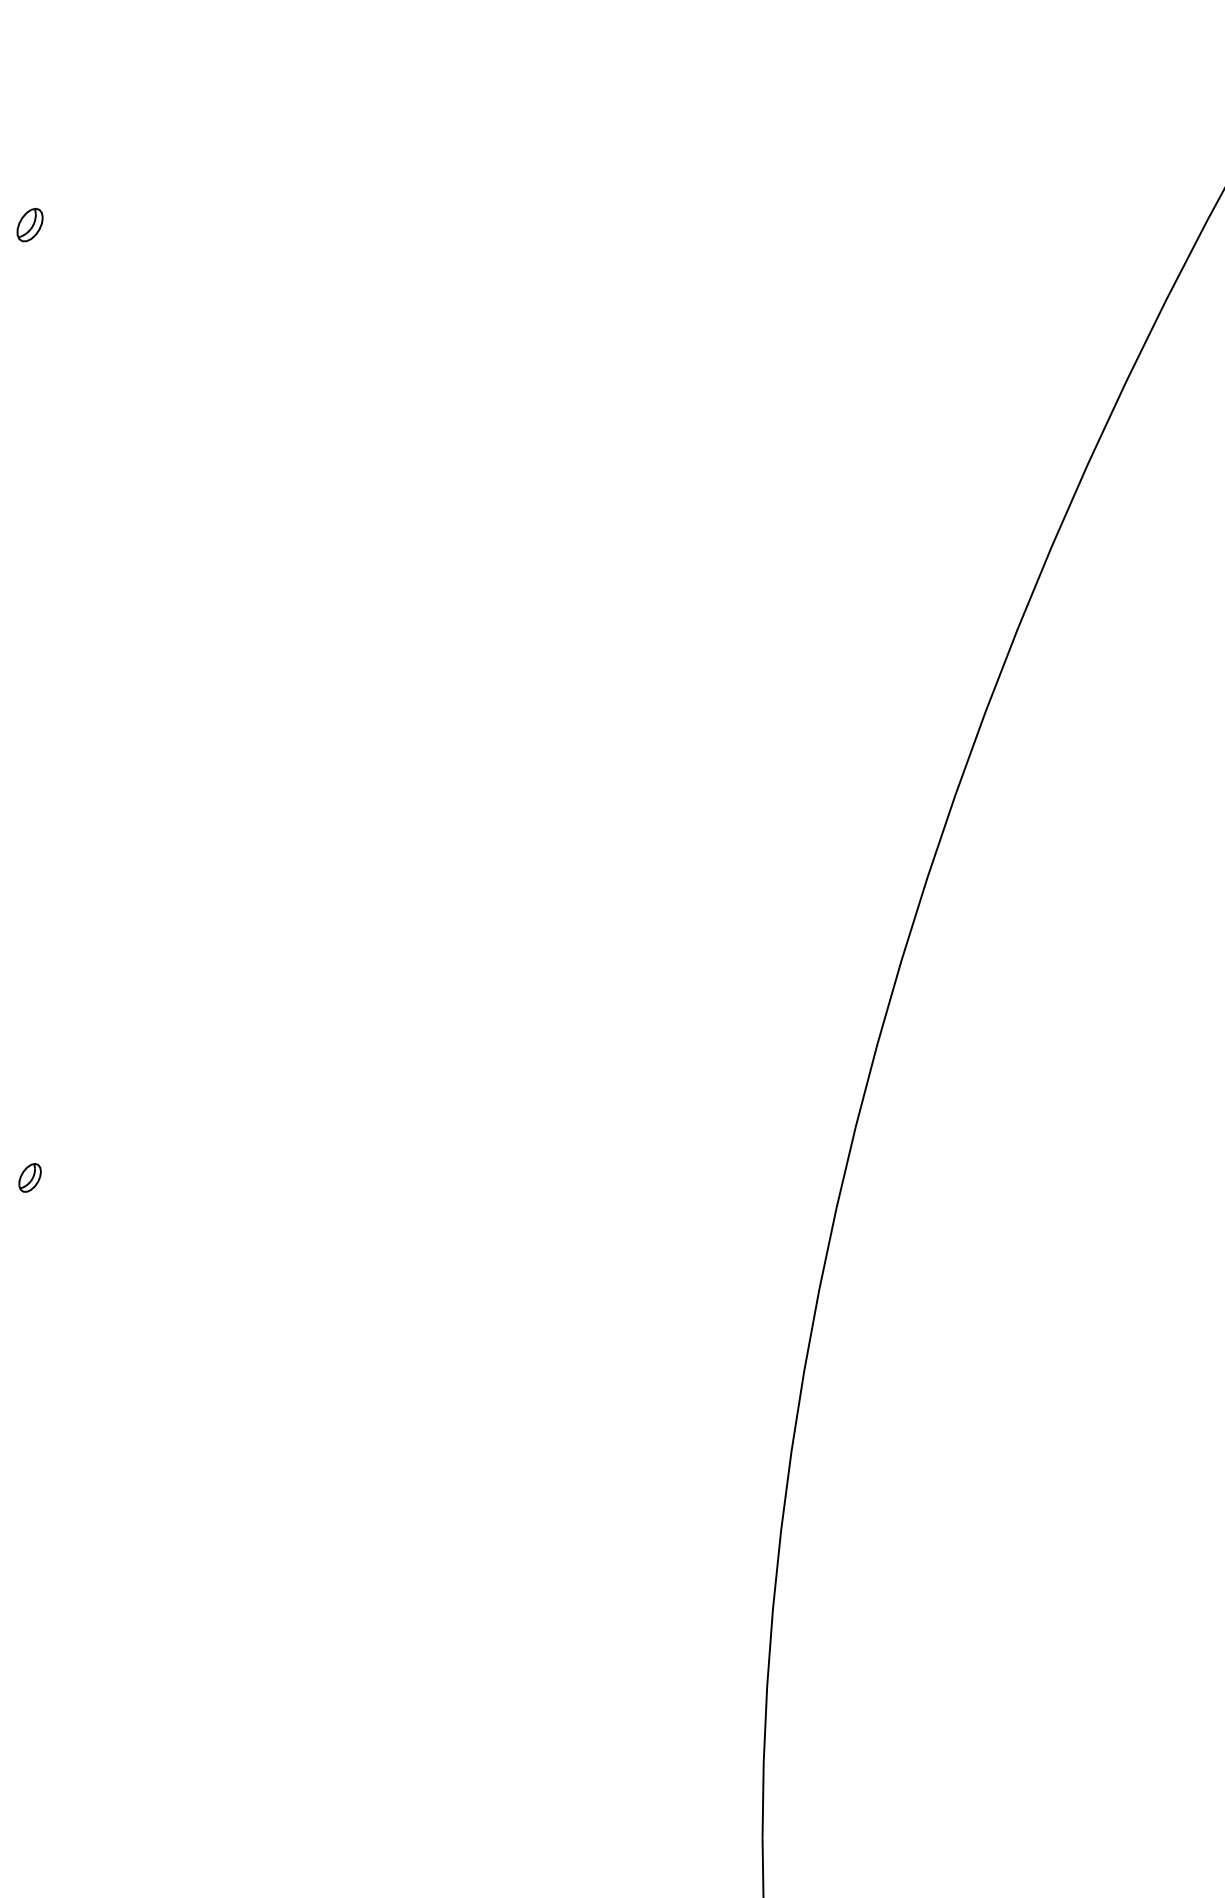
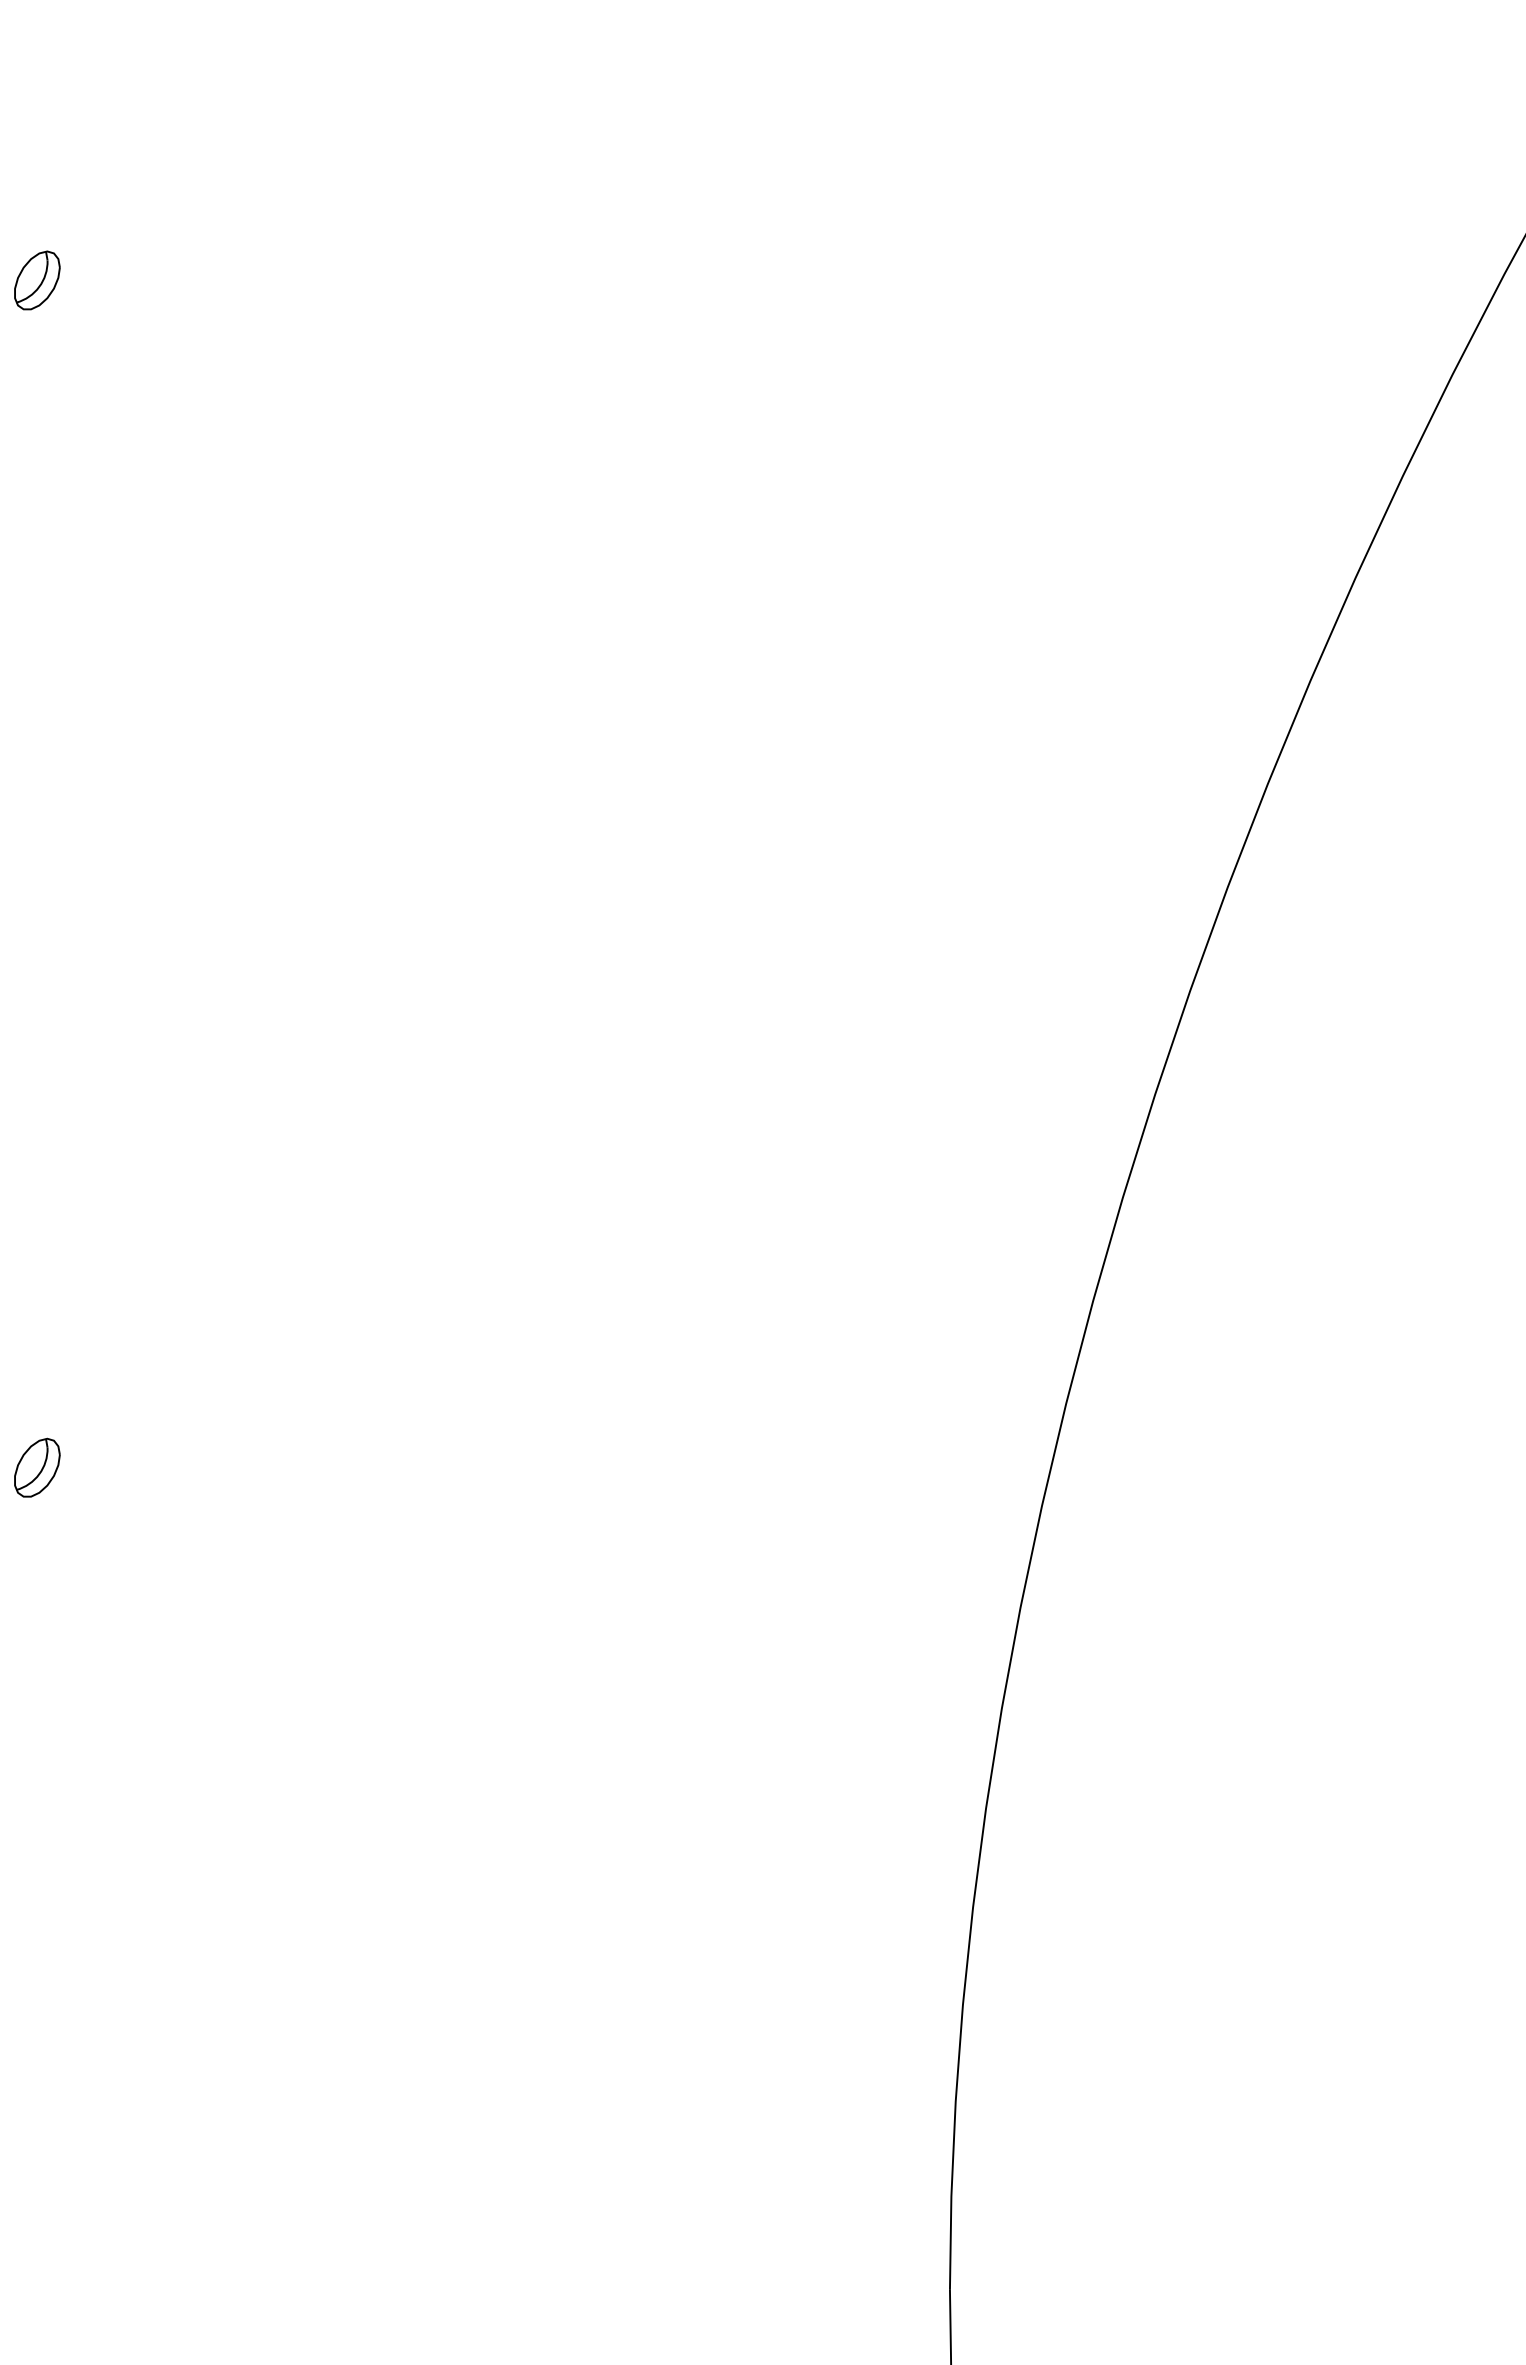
part: (30, 225) -> (37, 280), size x1.43
part: (30, 1177) -> (37, 1467), size x1.67

